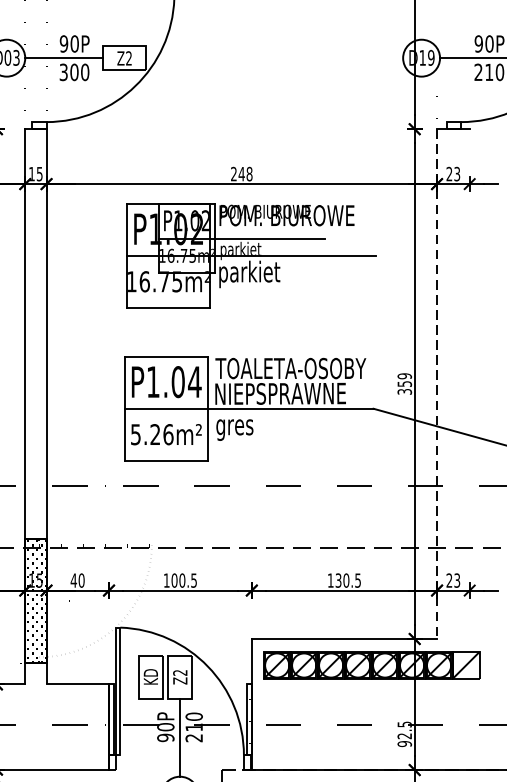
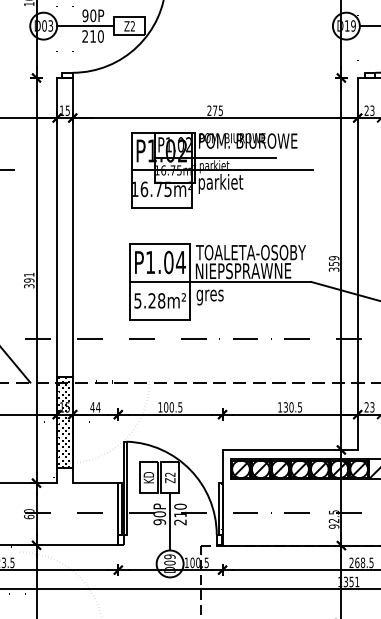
text: (69, 72) -> (89, 36), 300 -> 210
text: (244, 173) -> (217, 110), 248 -> 275
line: (436, 383) -> (357, 263), dashed -> solid
text: (168, 434) -> (161, 300), 5.26m² -> 5.28m²
text: (81, 580) -> (98, 407), 40 -> 44

